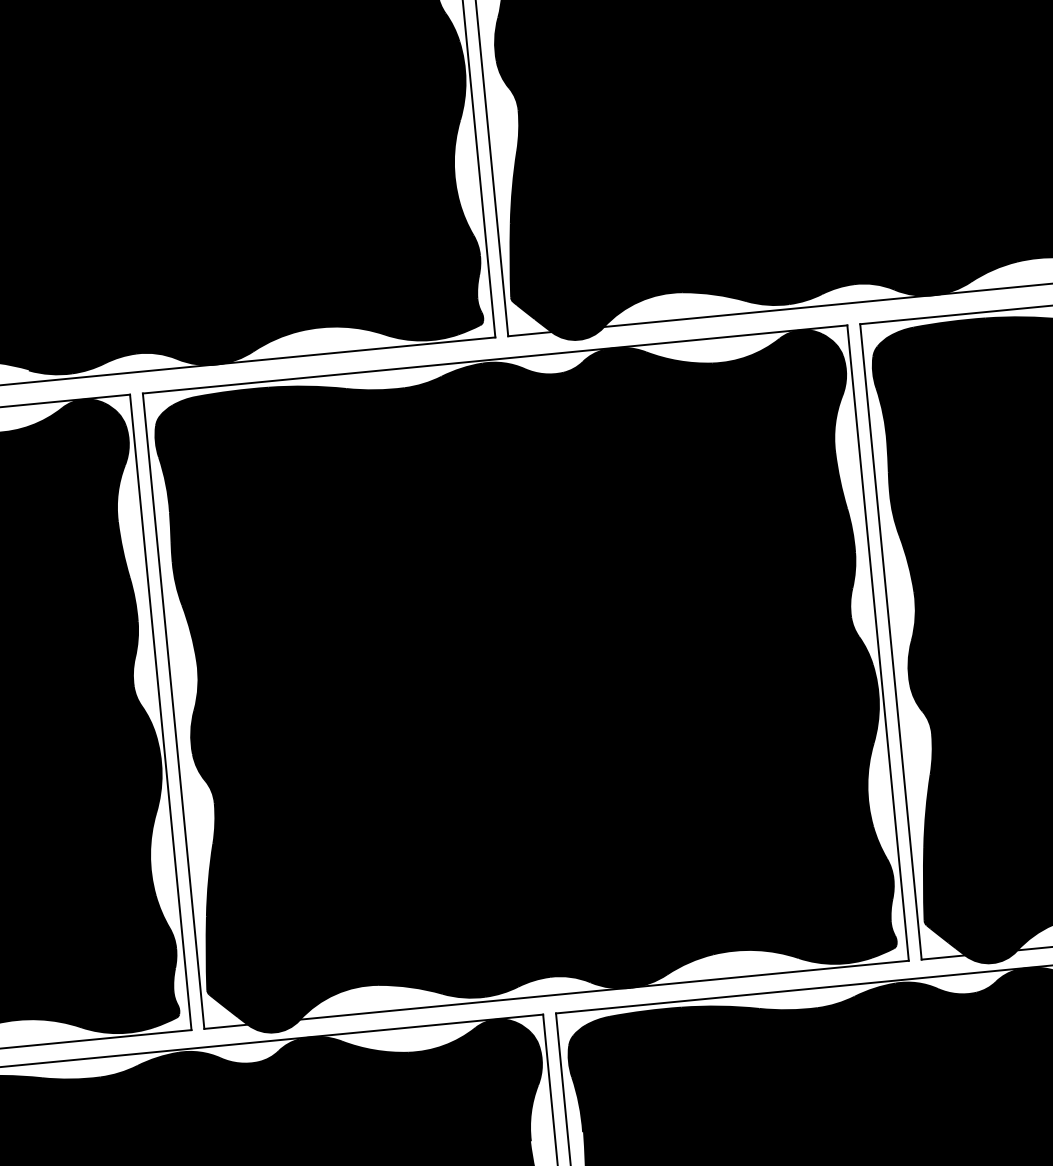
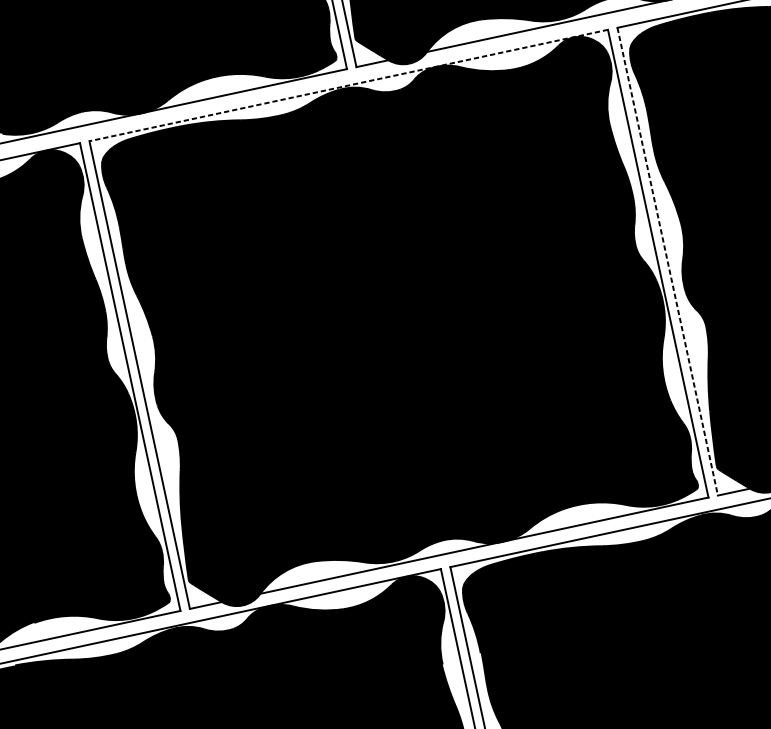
line: (495, 359) -> (349, 85), solid -> dashed
line: (890, 642) -> (667, 262), solid -> dashed

